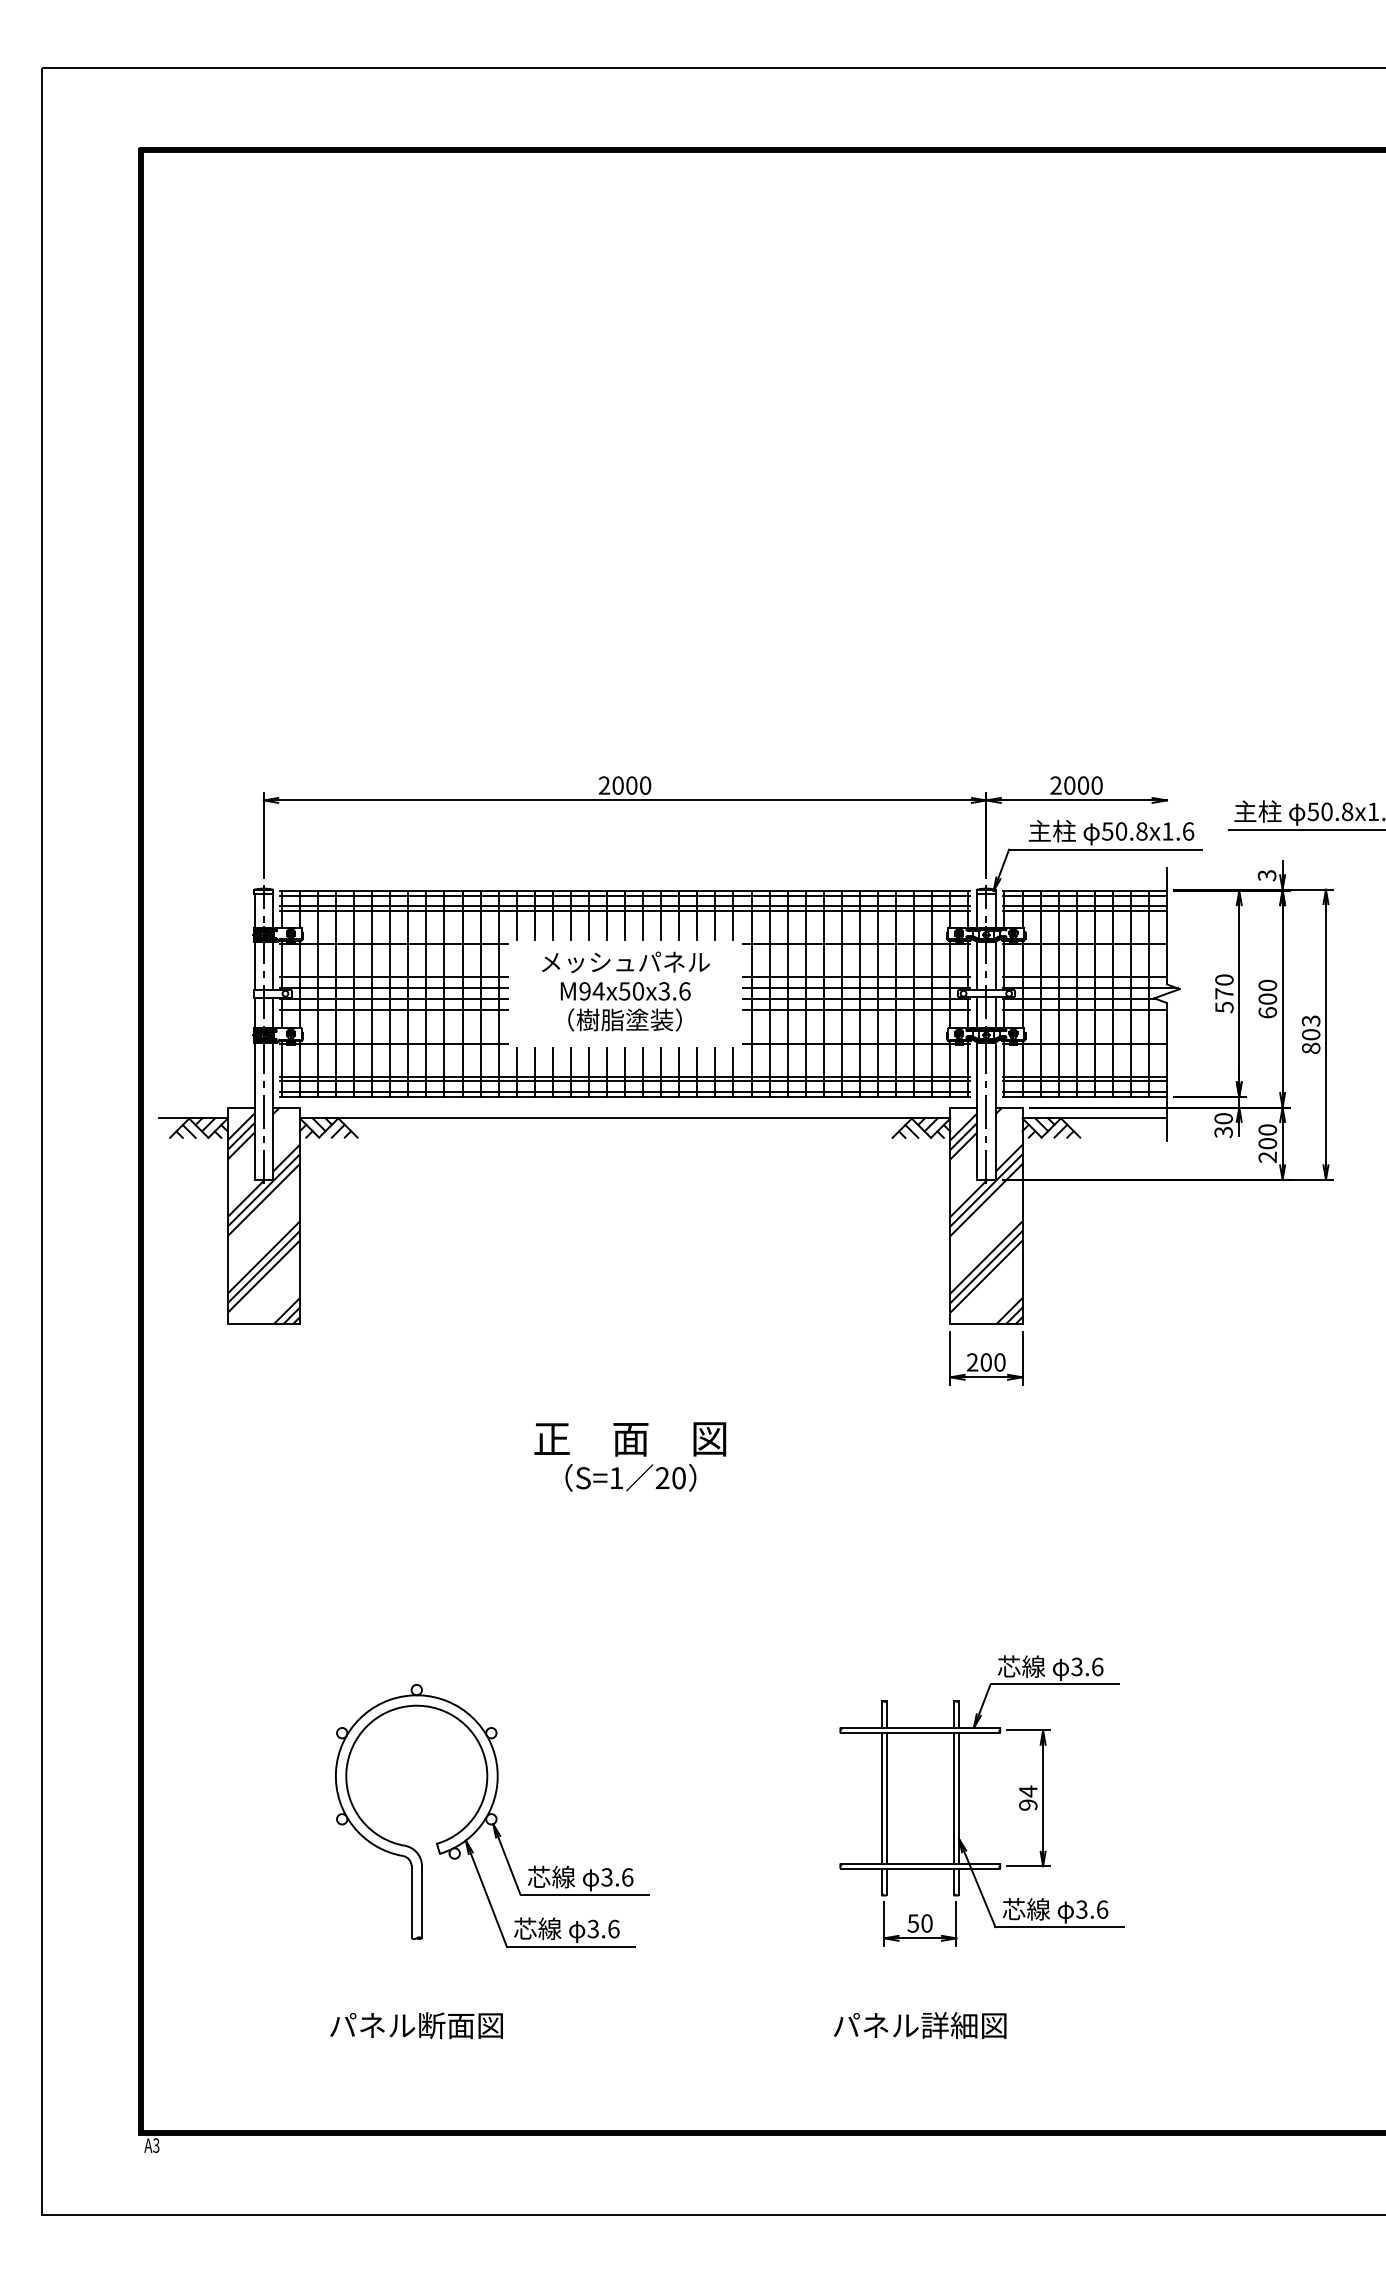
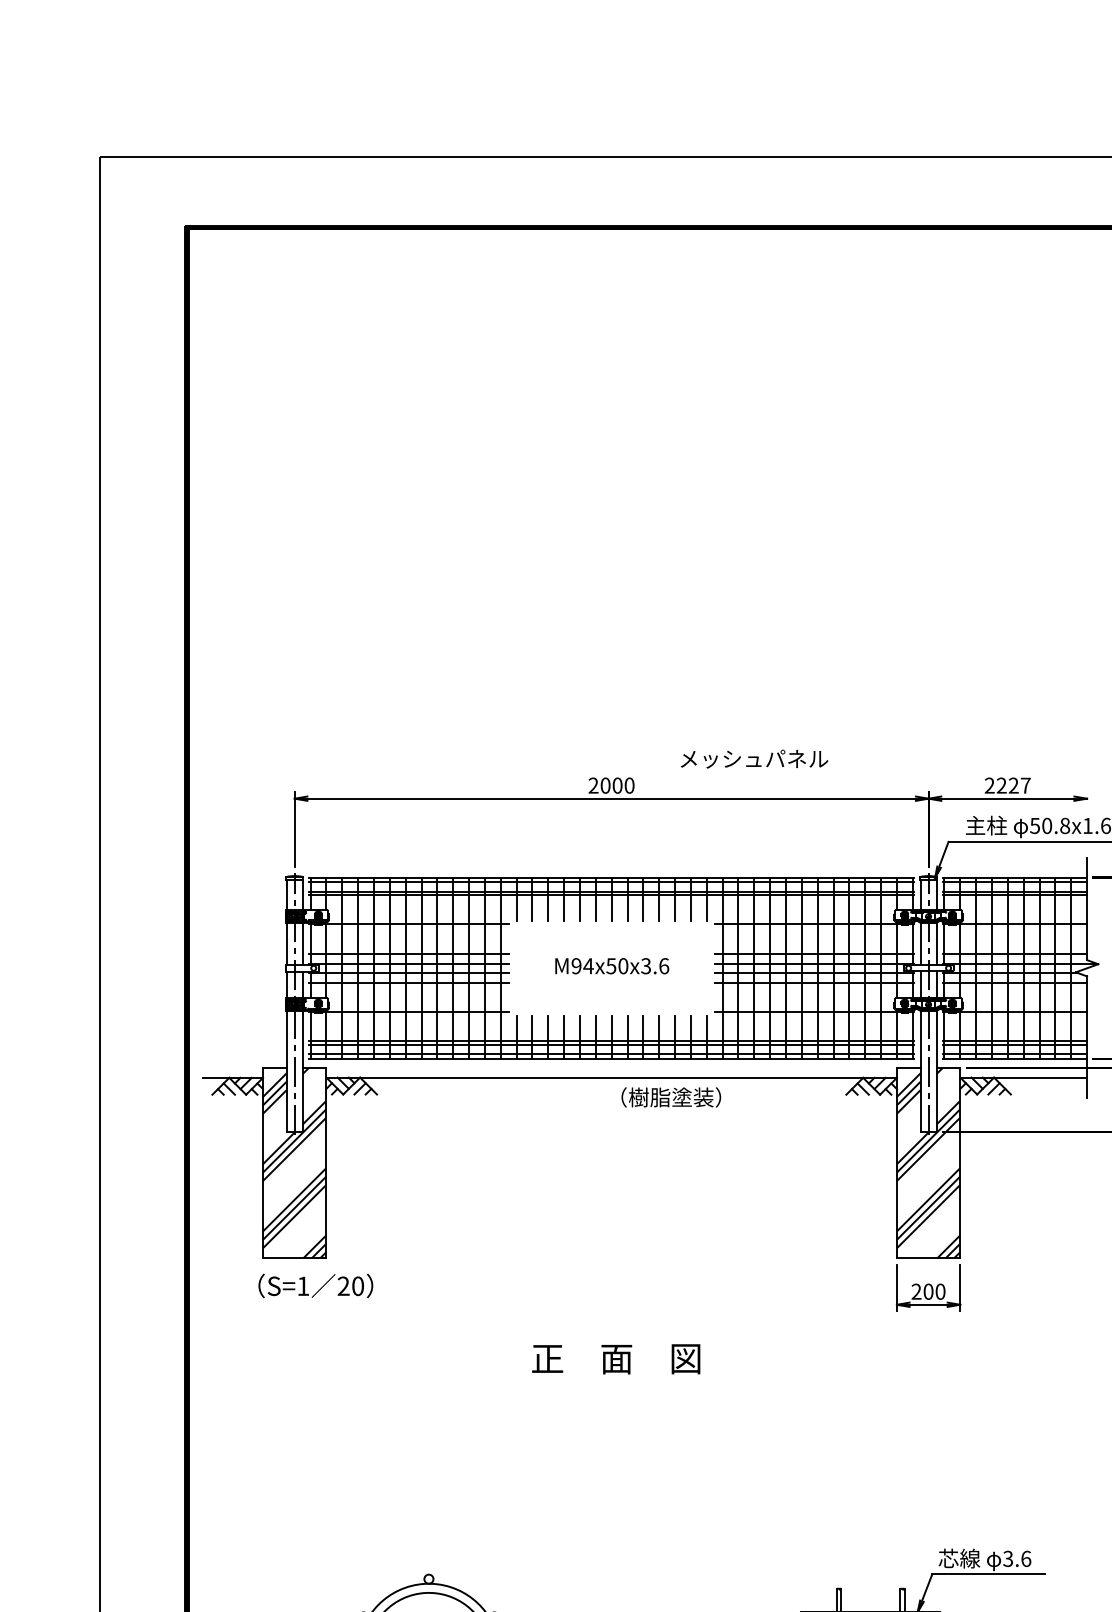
text: (1083, 785) -> (1013, 785), 2000 -> 2227
text: (625, 962) -> (754, 759), moved
text: (624, 1019) -> (670, 1097), moved
text: (630, 1477) -> (315, 1285), moved

